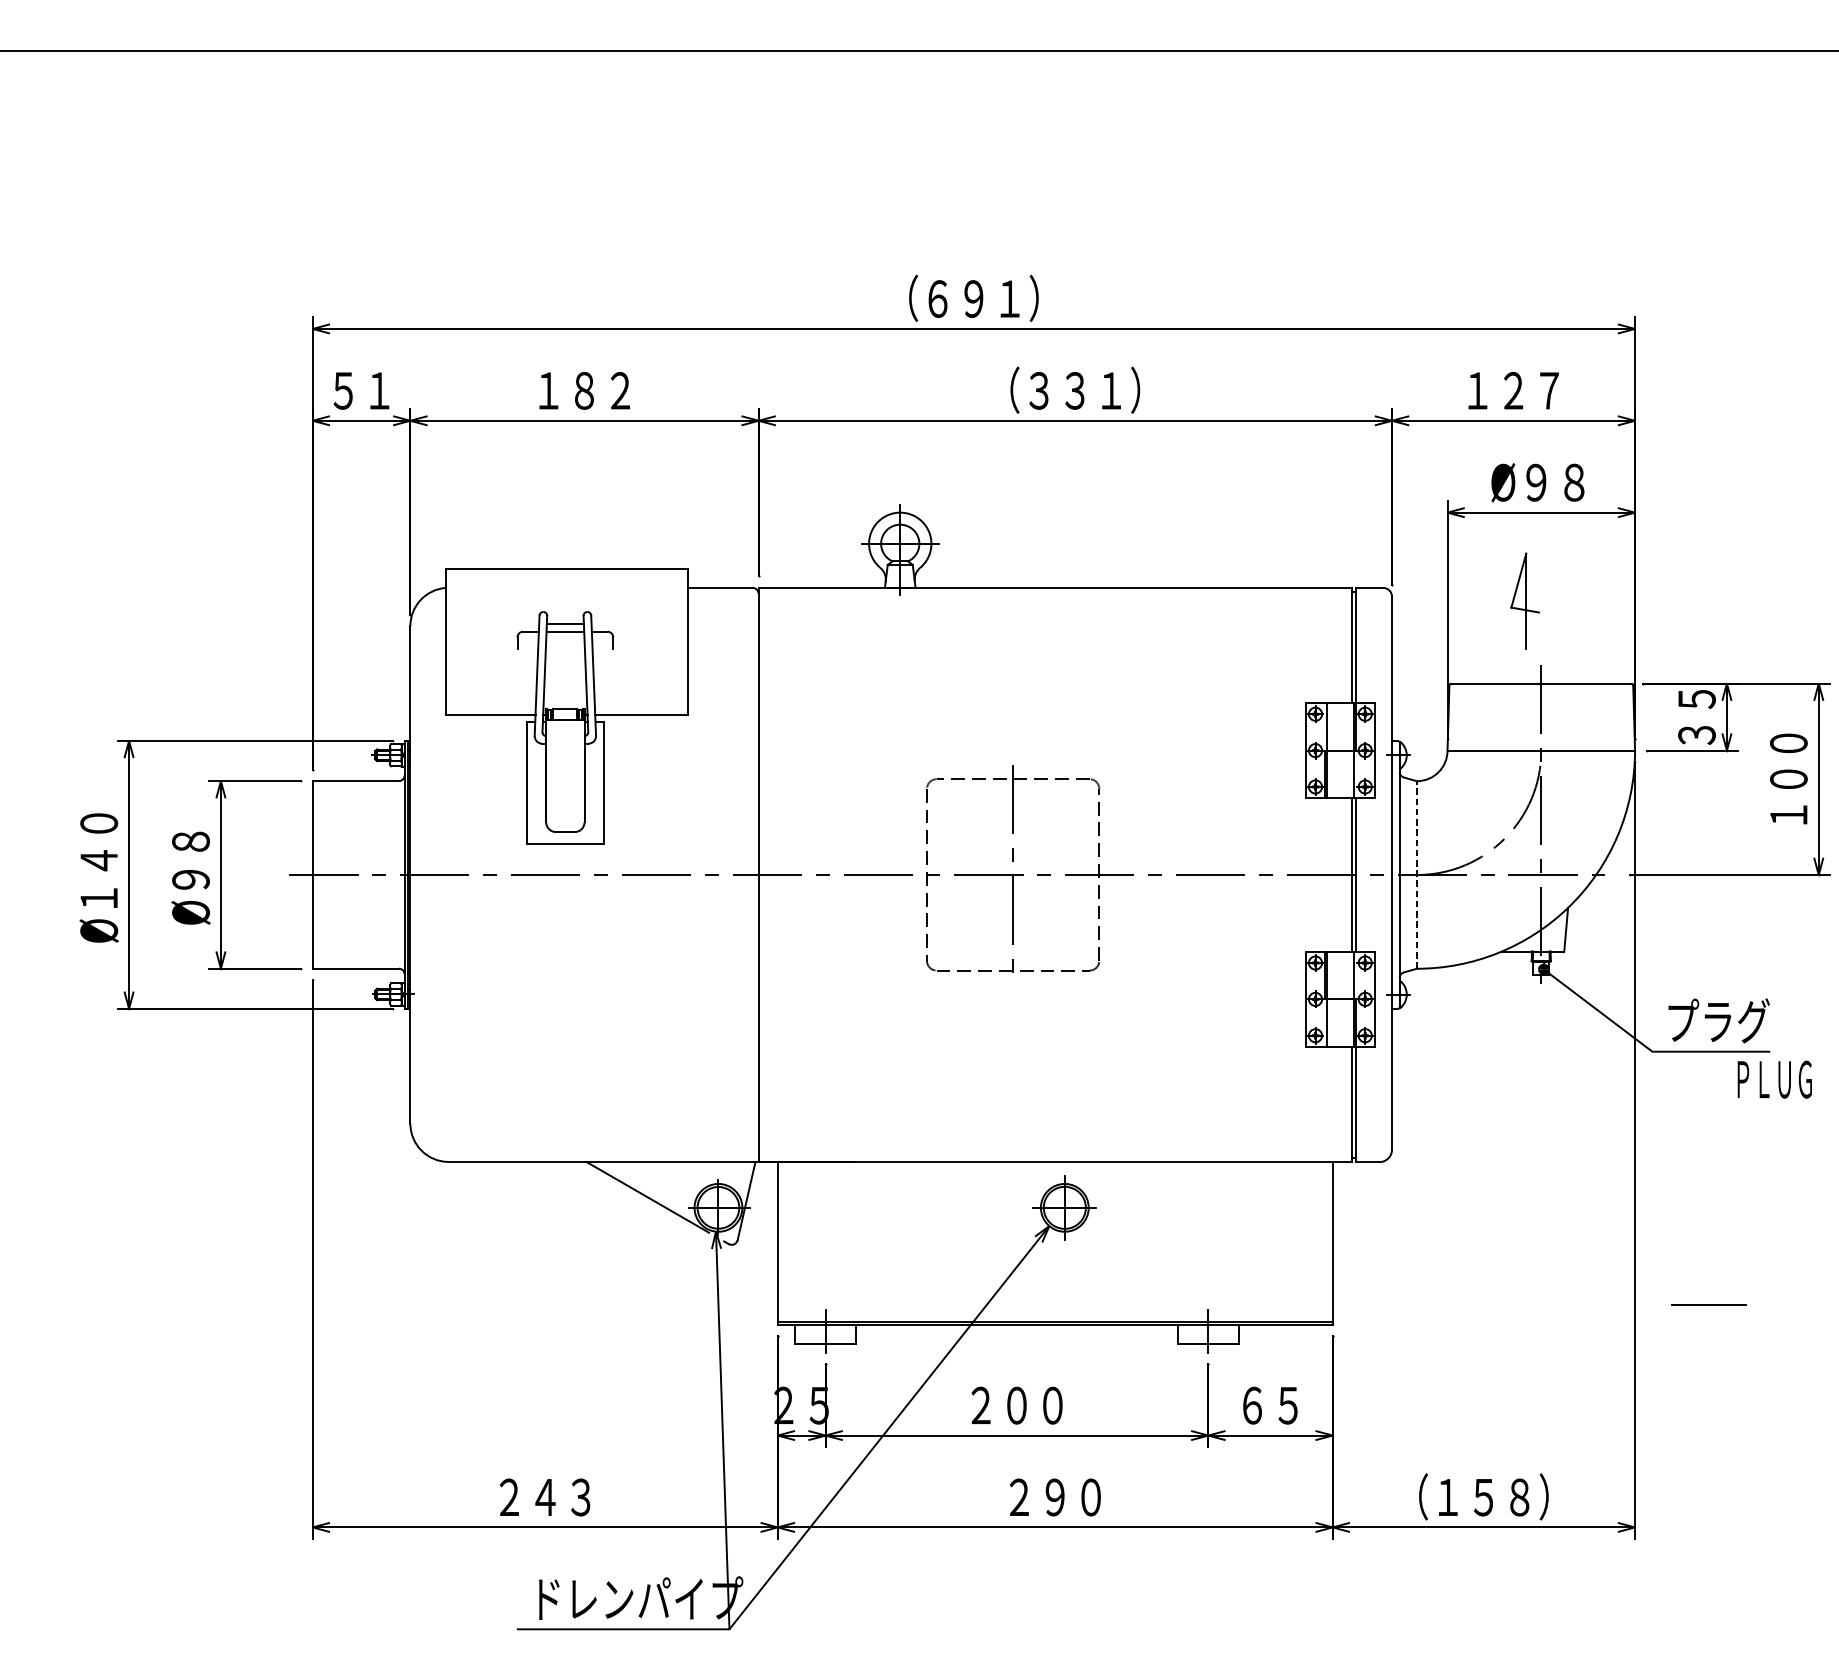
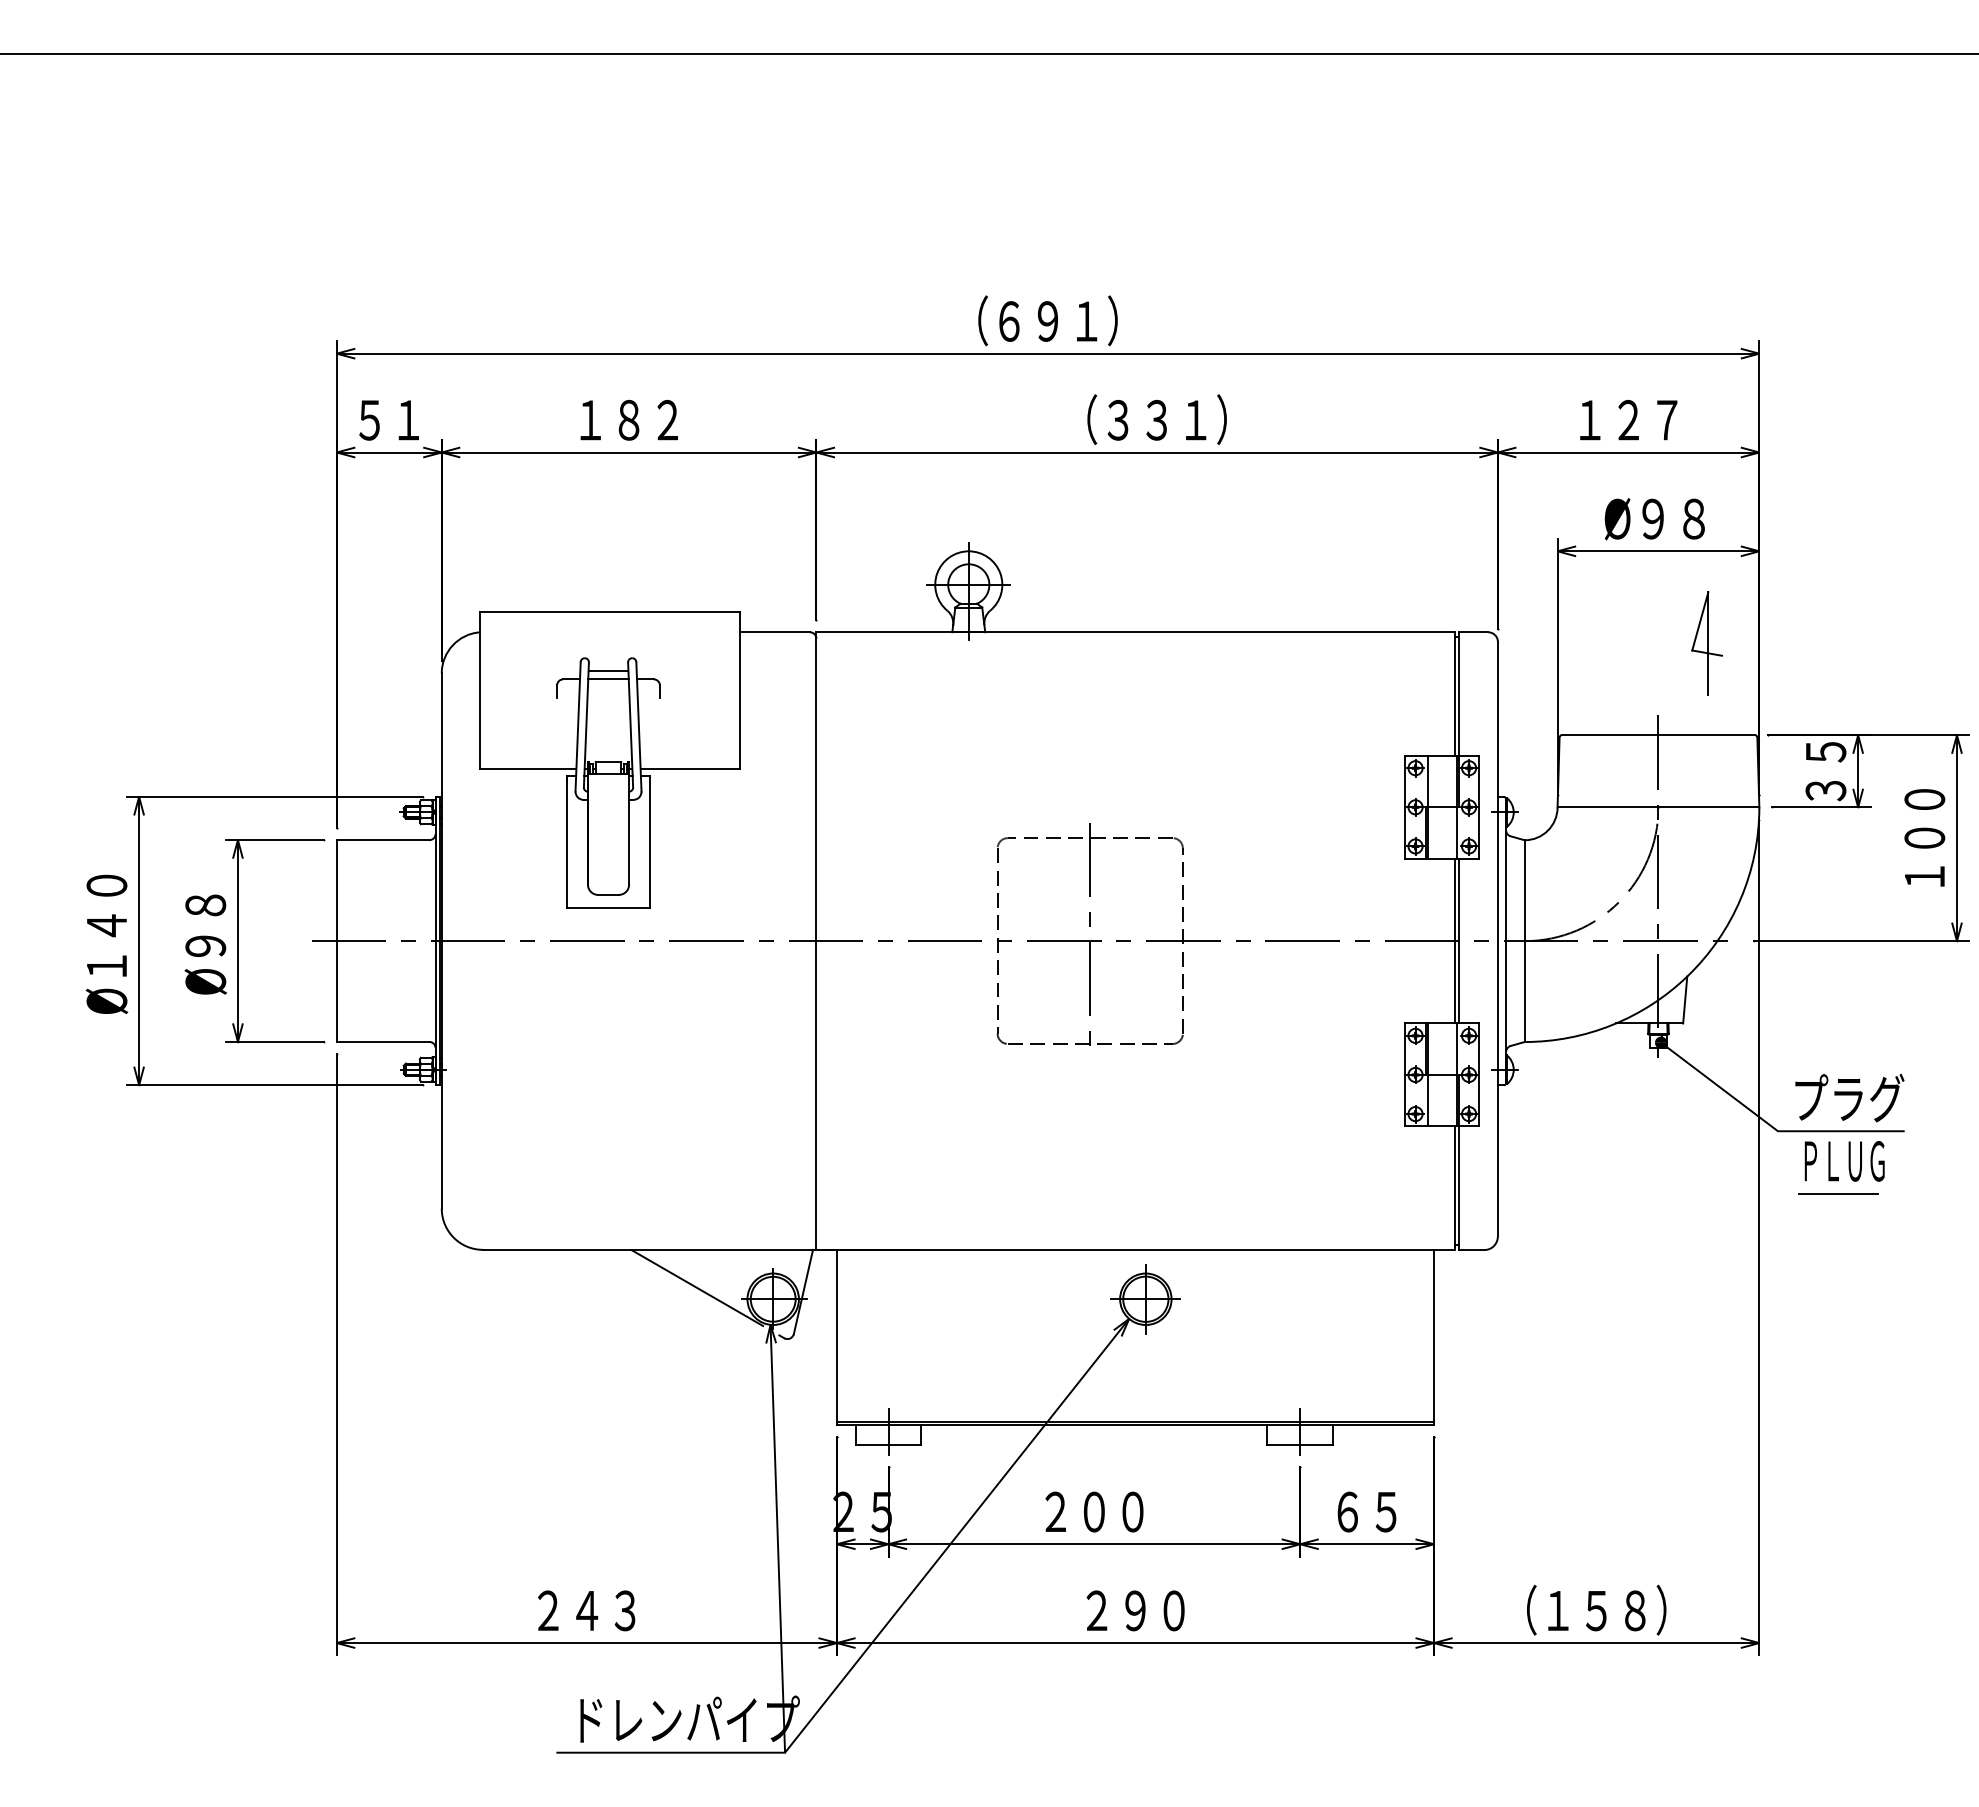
part: (1524, 601) -> (1706, 643), moved
line: (1416, 875) -> (1524, 941), dashed -> solid
text: (1774, 1079) -> (1844, 1161), moved
line: (1708, 1304) -> (1838, 1193), moved

